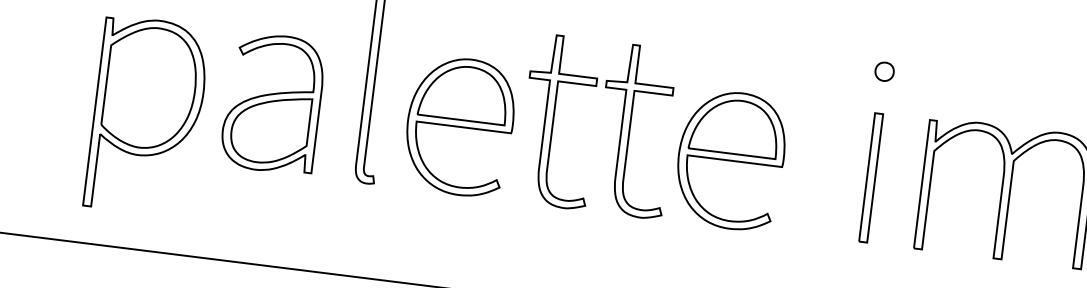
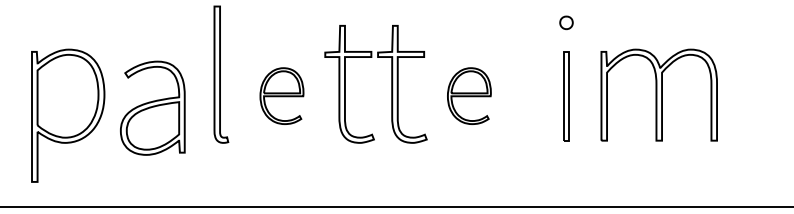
part: (272, 102) -> (152, 107), moved
part: (459, 125) -> (281, 95), size x0.6
part: (731, 159) -> (469, 95), size x0.6

